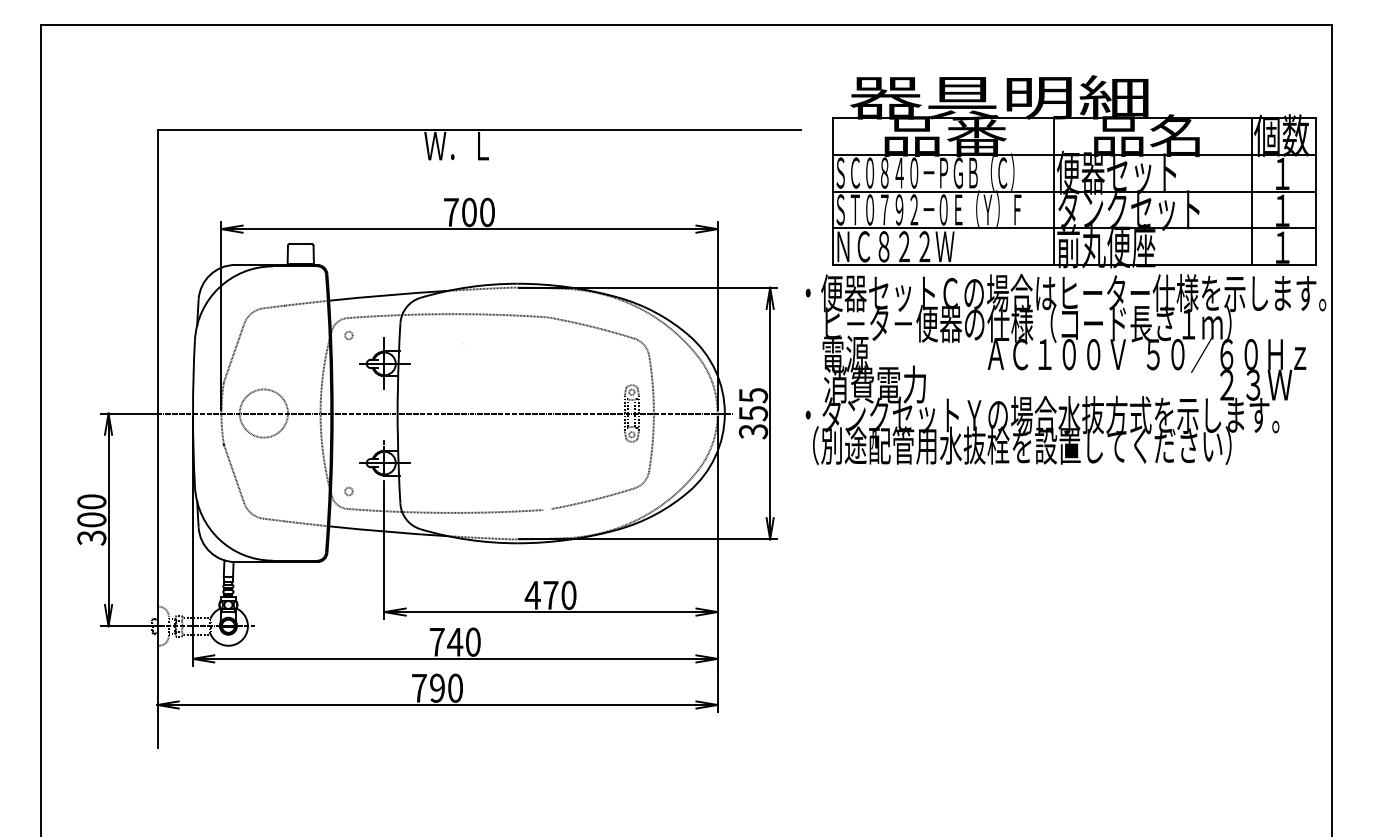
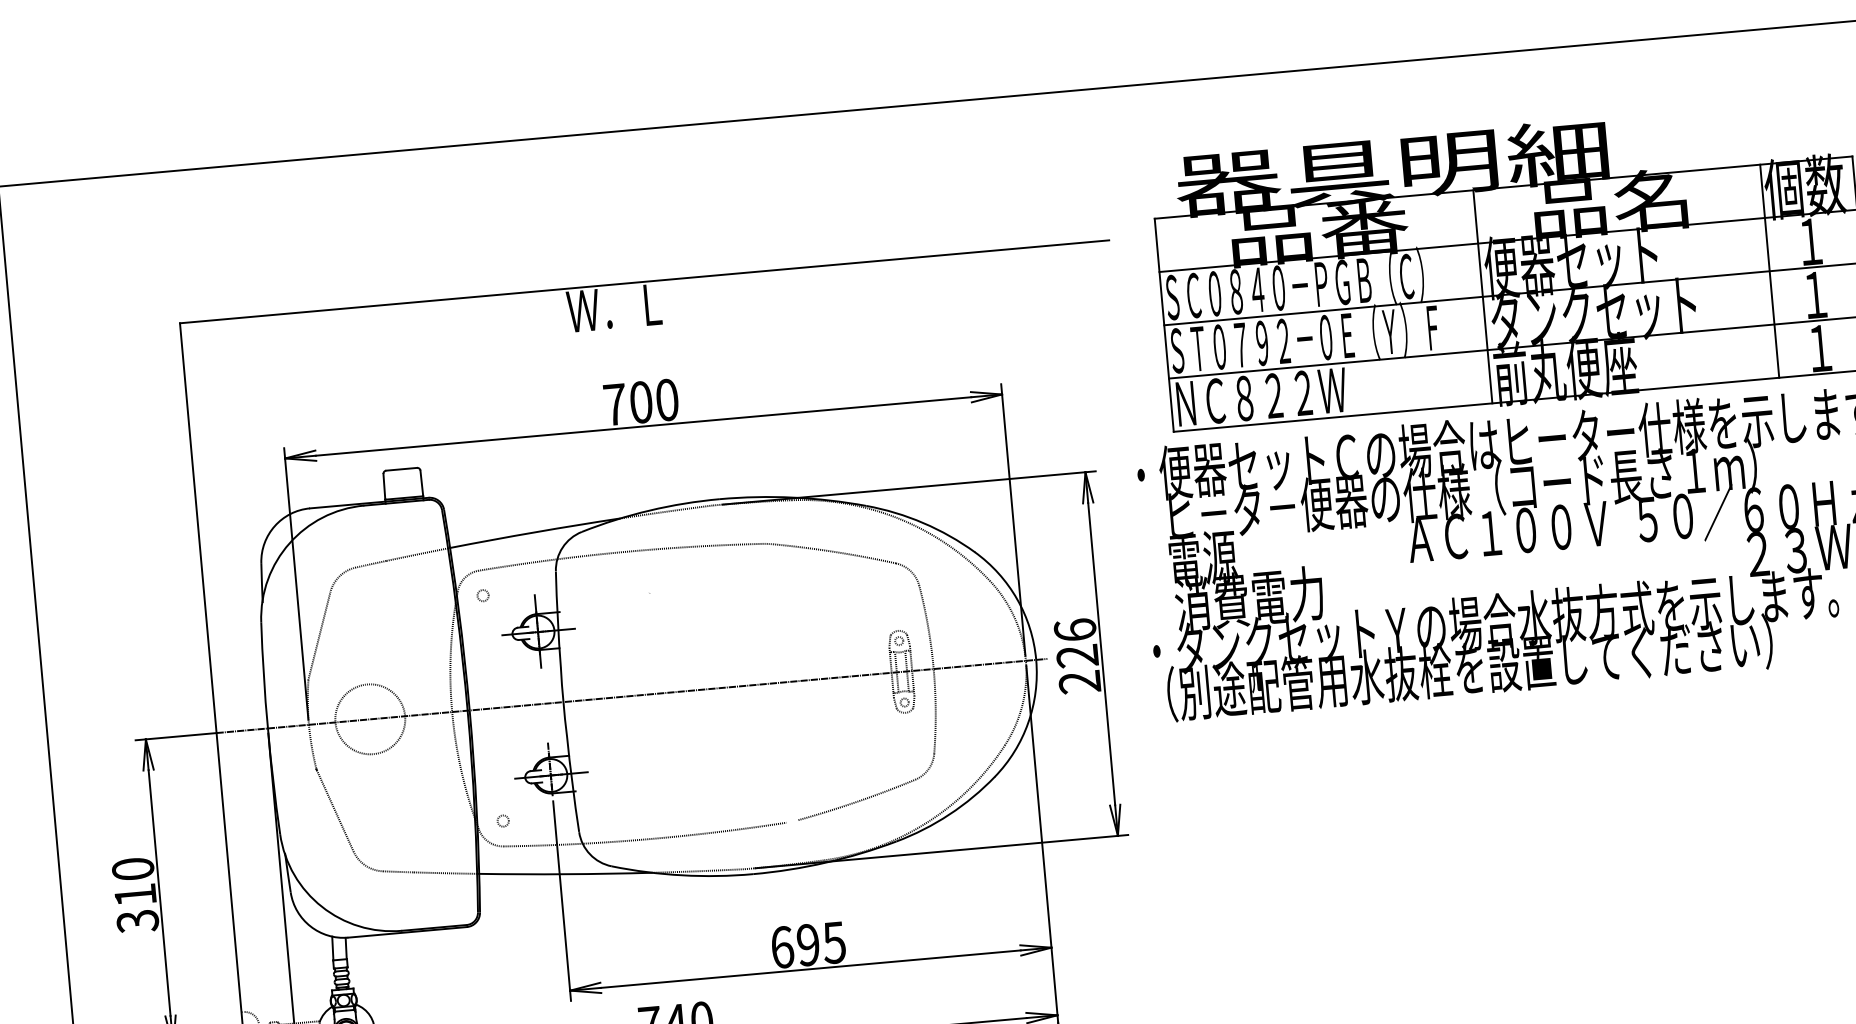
text: (753, 413) -> (1077, 656), 355 -> 226
text: (91, 519) -> (134, 894), 300 -> 310
text: (550, 595) -> (807, 945), 470 -> 695

